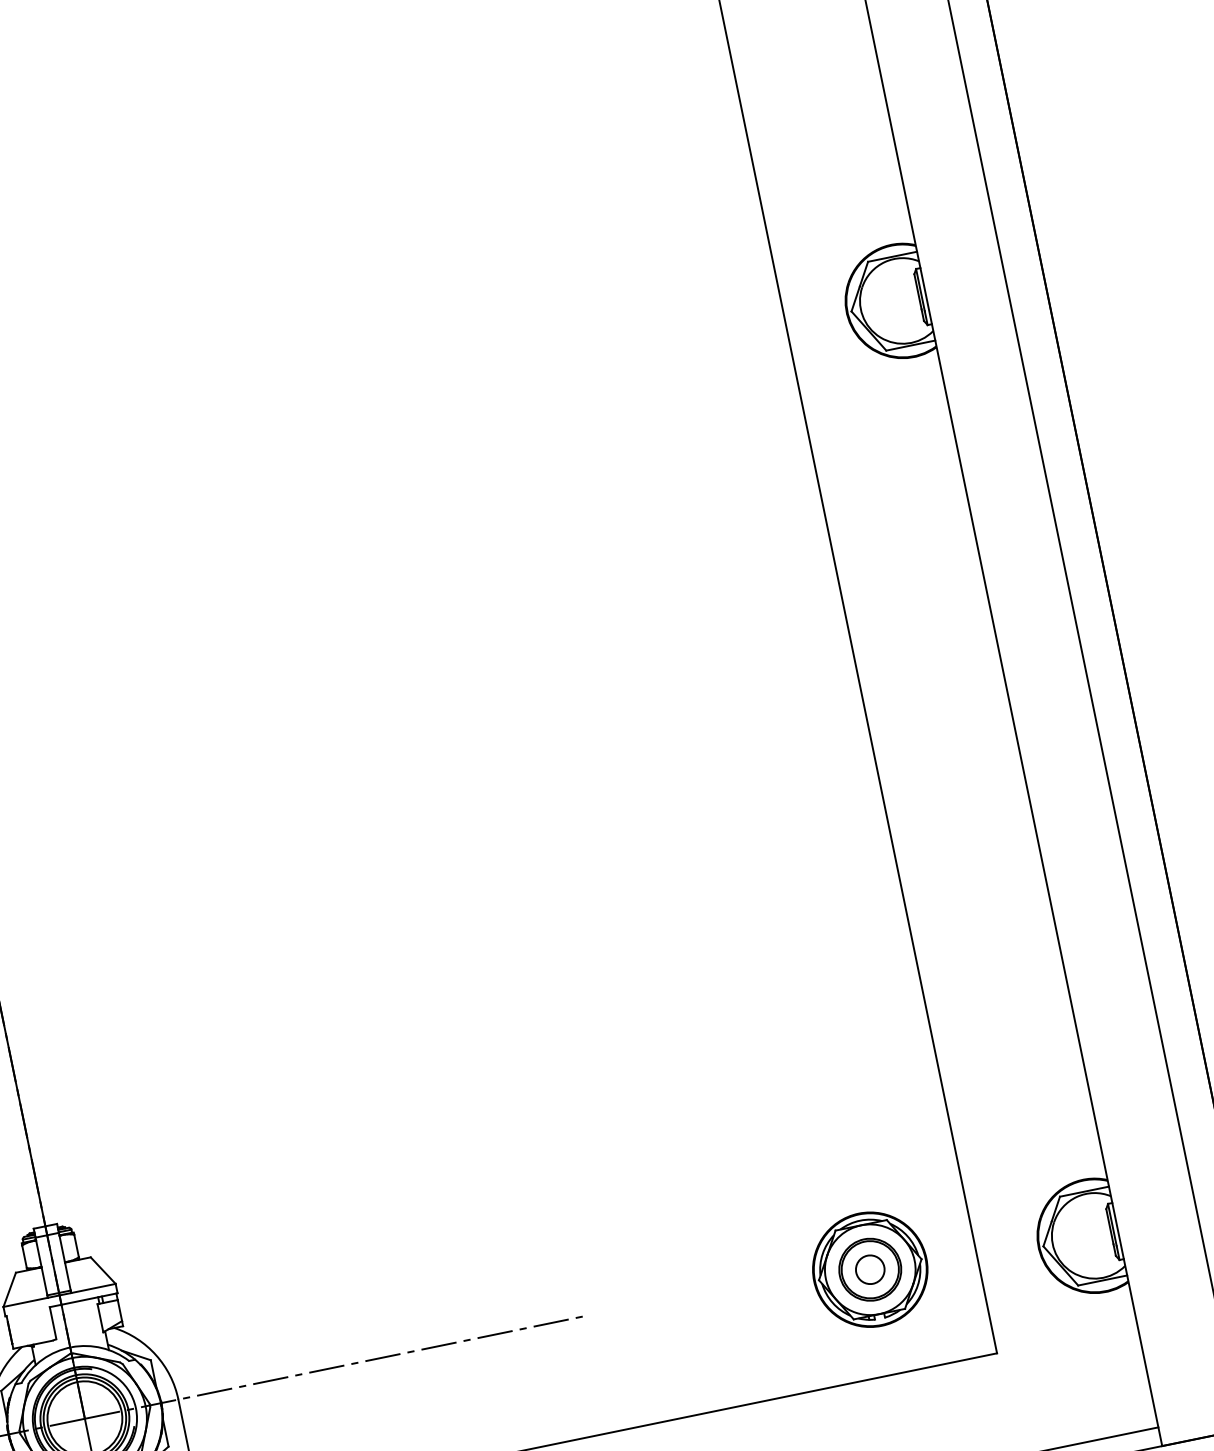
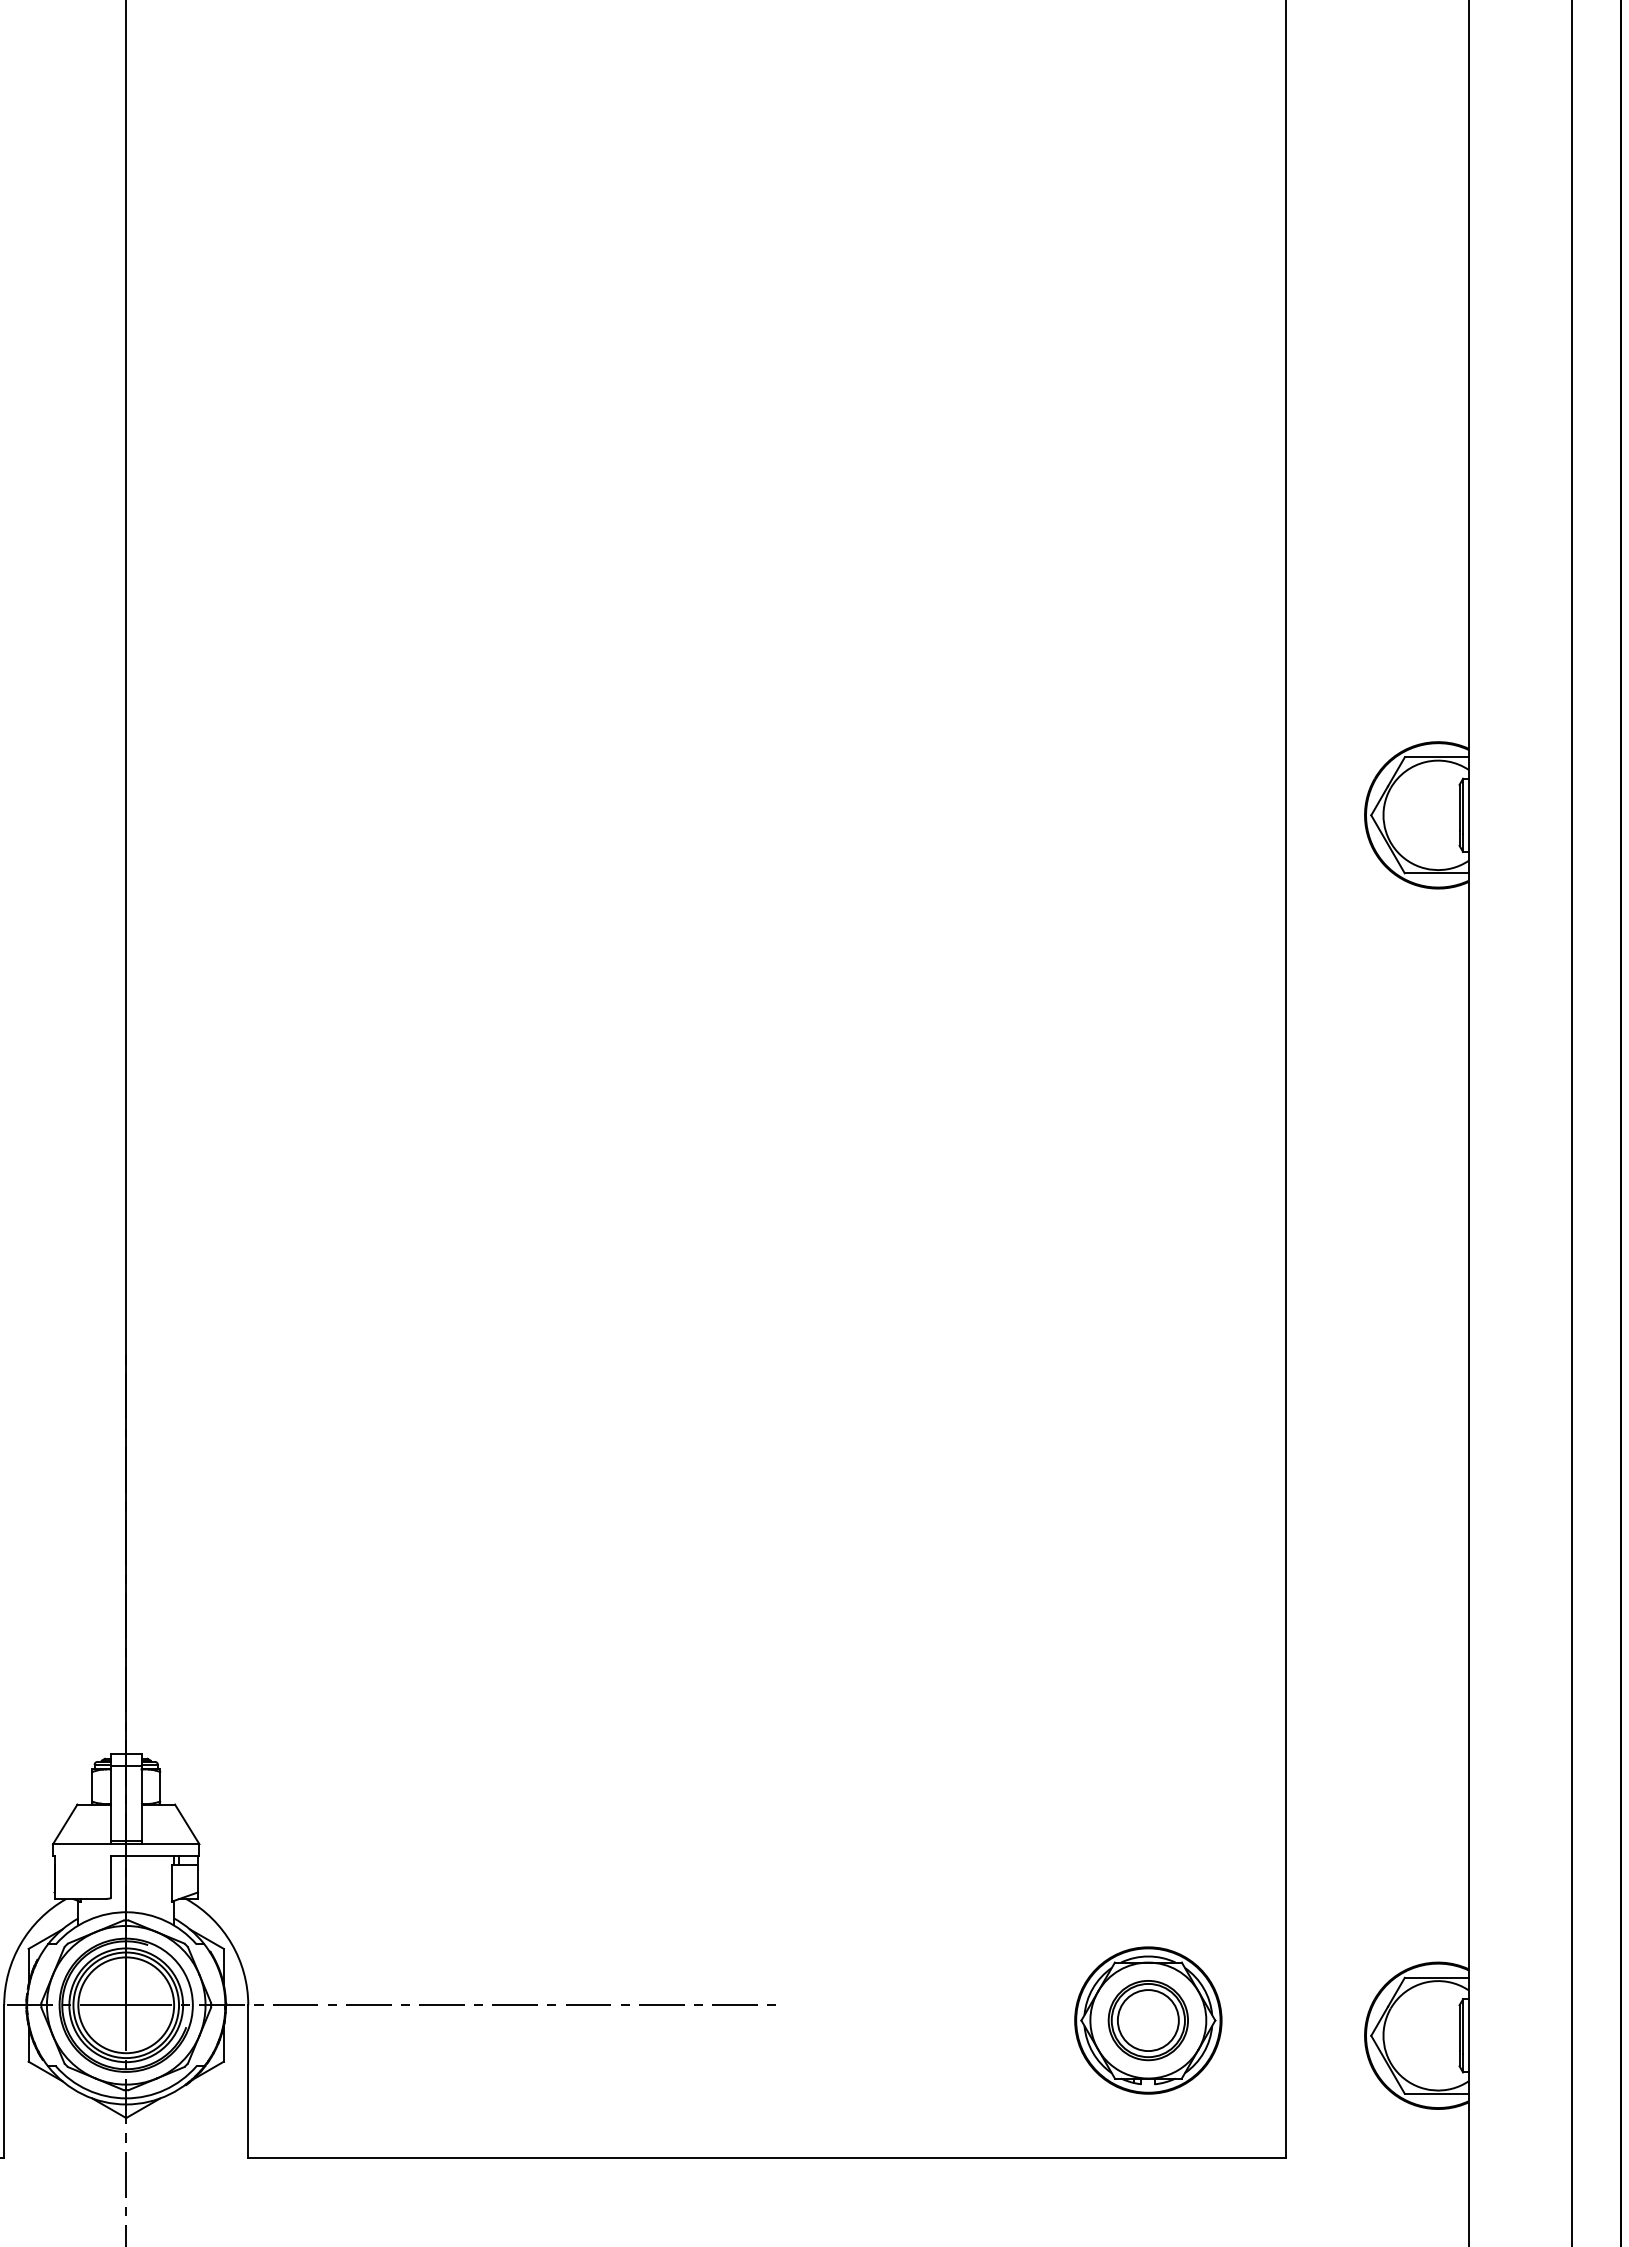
circle: (869, 1269) -> (1147, 2020), size x1.67

